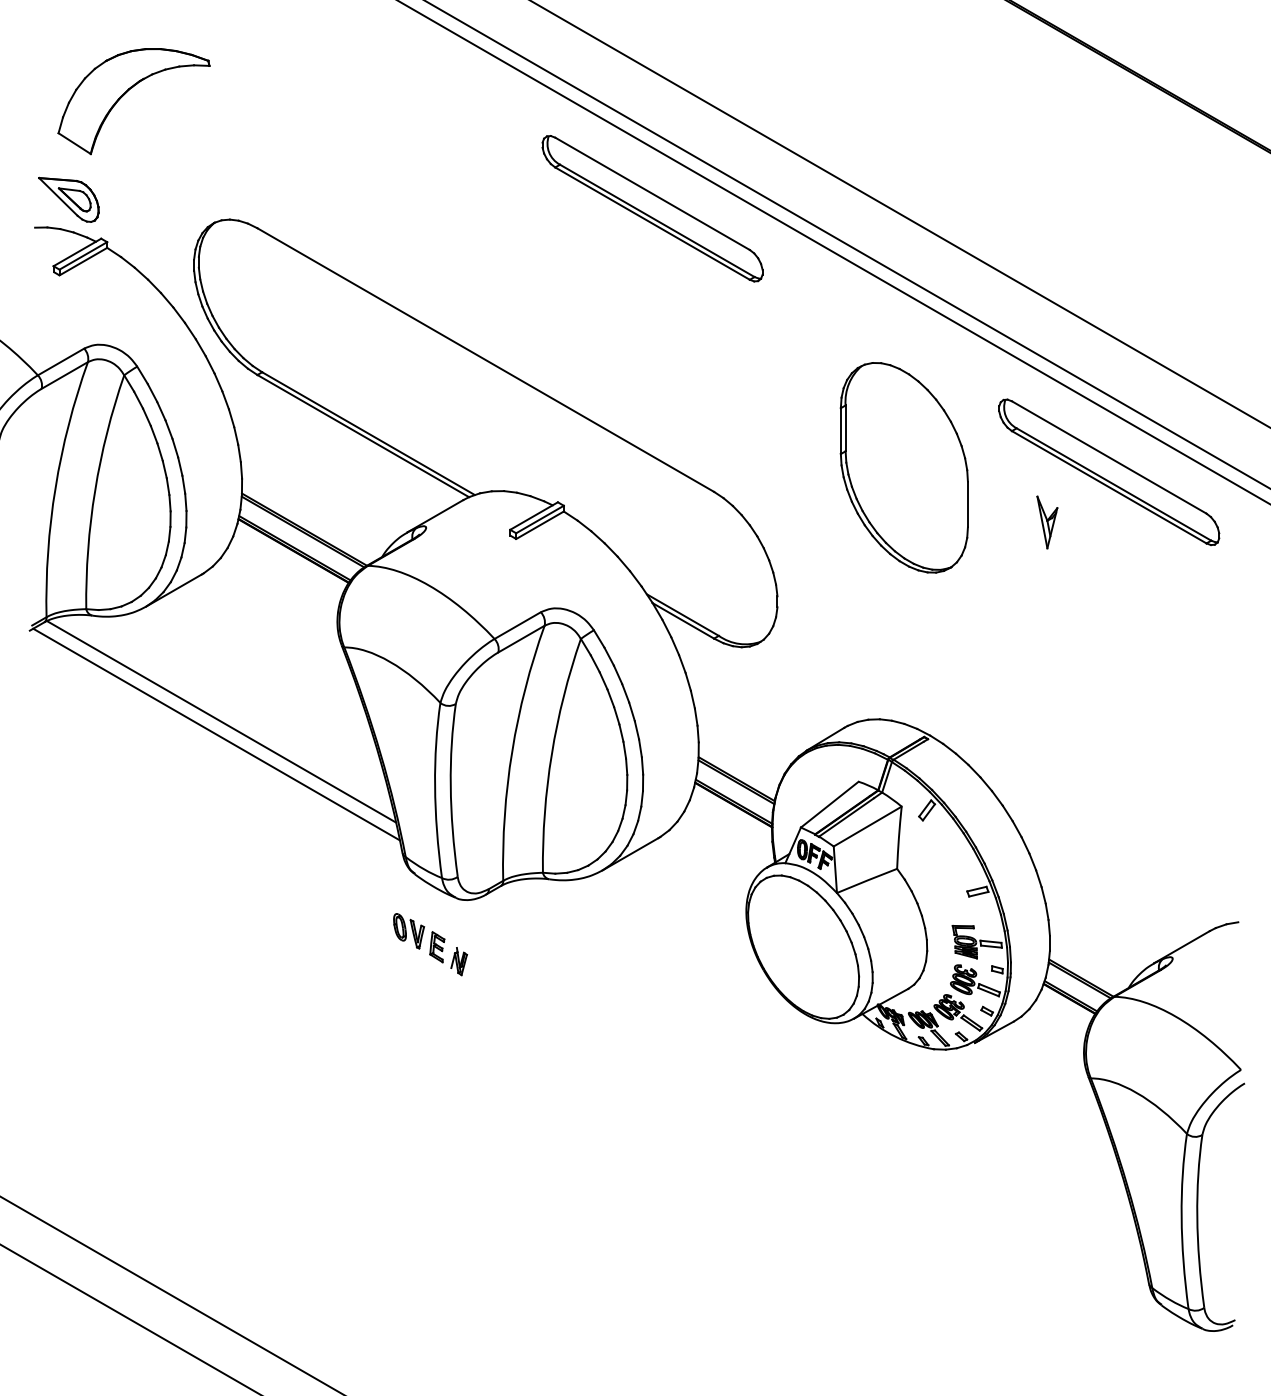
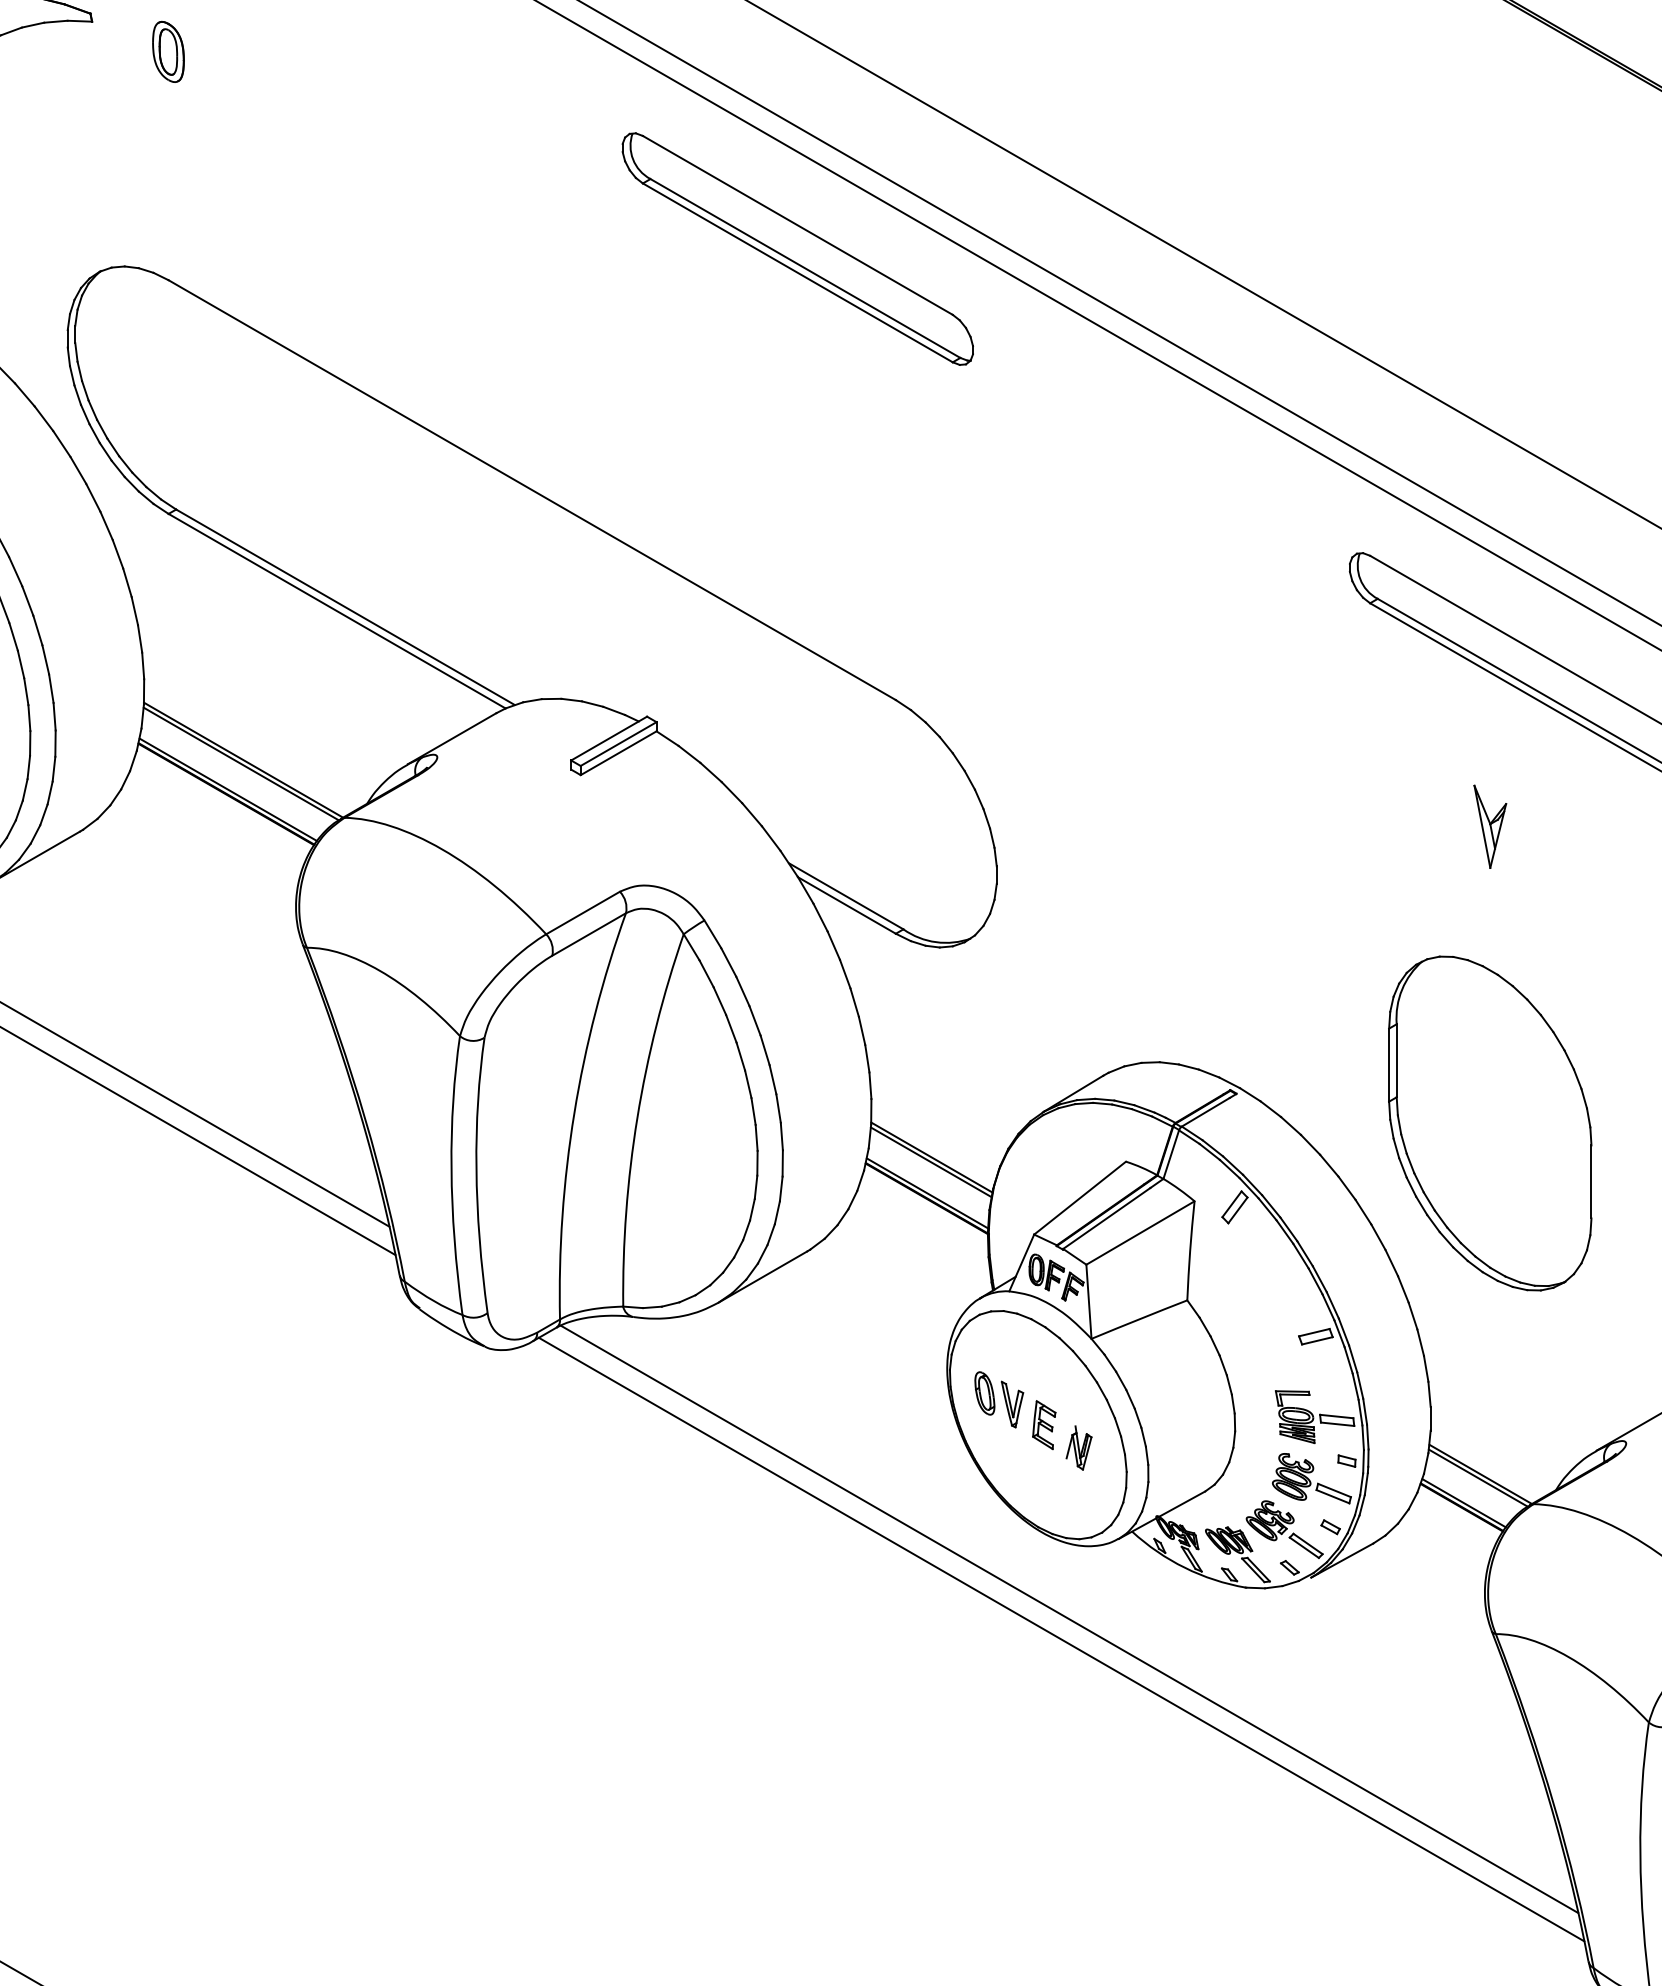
part: (257, 84) -> (168, 51), added
part: (903, 467) -> (1488, 1123), moved
part: (1047, 522) -> (1490, 826), moved
part: (430, 944) -> (1033, 1420), moved
line: (822, 1068) -> (1068, 1618), added
line: (817, 1081) -> (1060, 1639), added

